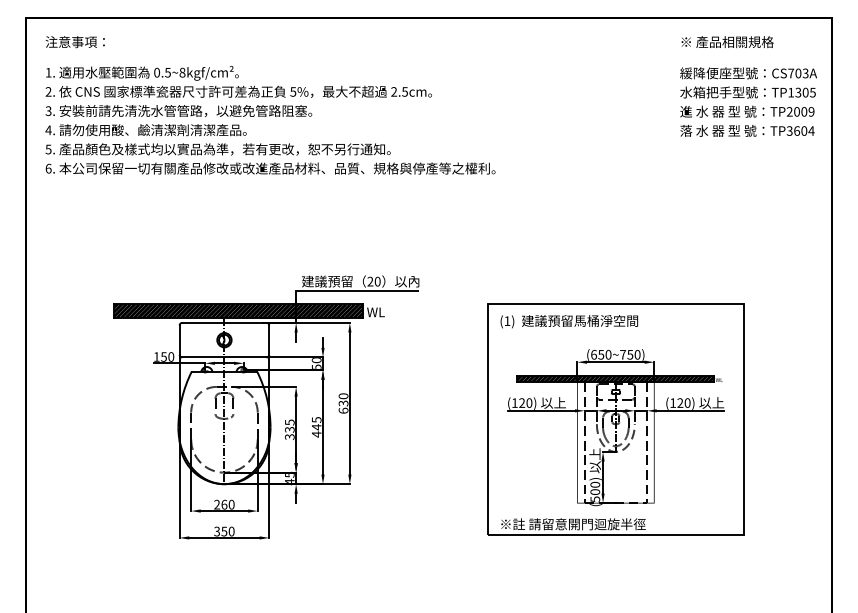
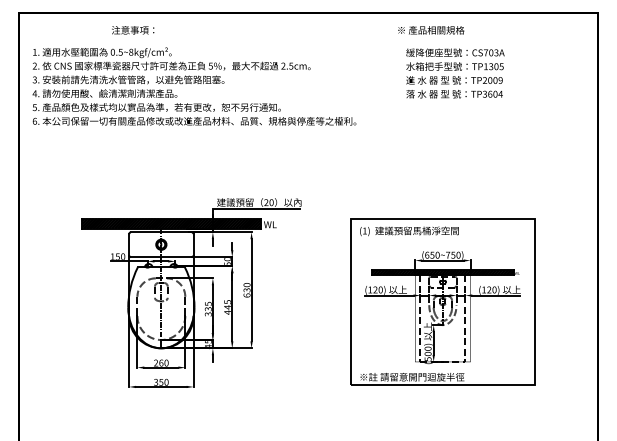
text: (75, 42) -> (133, 30), moved
text: (727, 42) -> (431, 30), moved
text: (748, 102) -> (455, 73), moved

